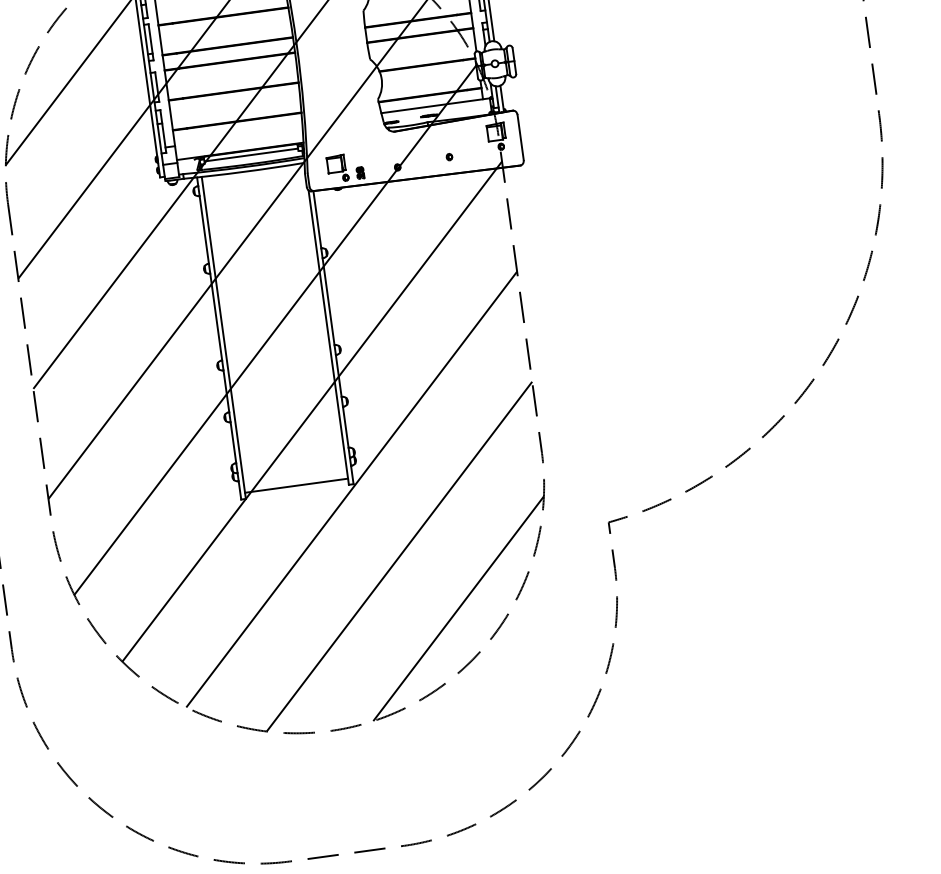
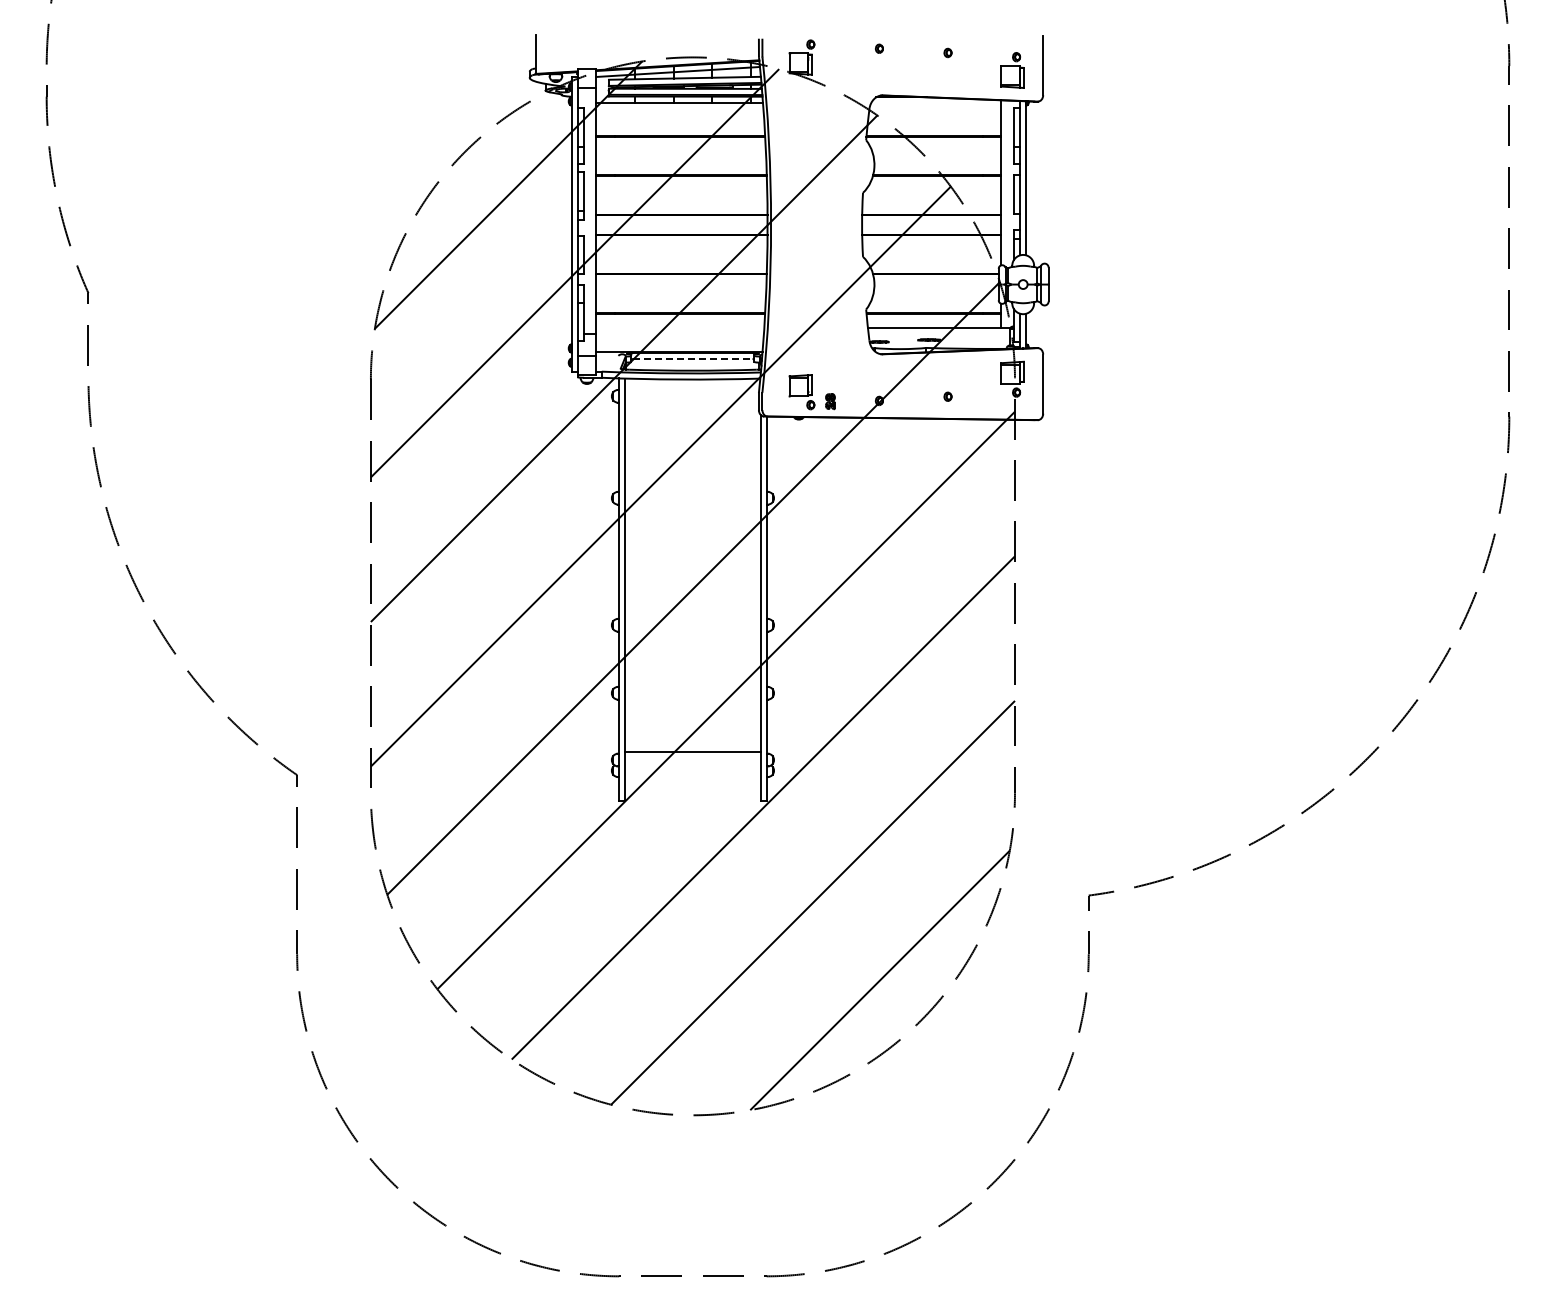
line: (250, 155) -> (692, 359), solid -> dashed
line: (296, 485) -> (692, 752), moved

